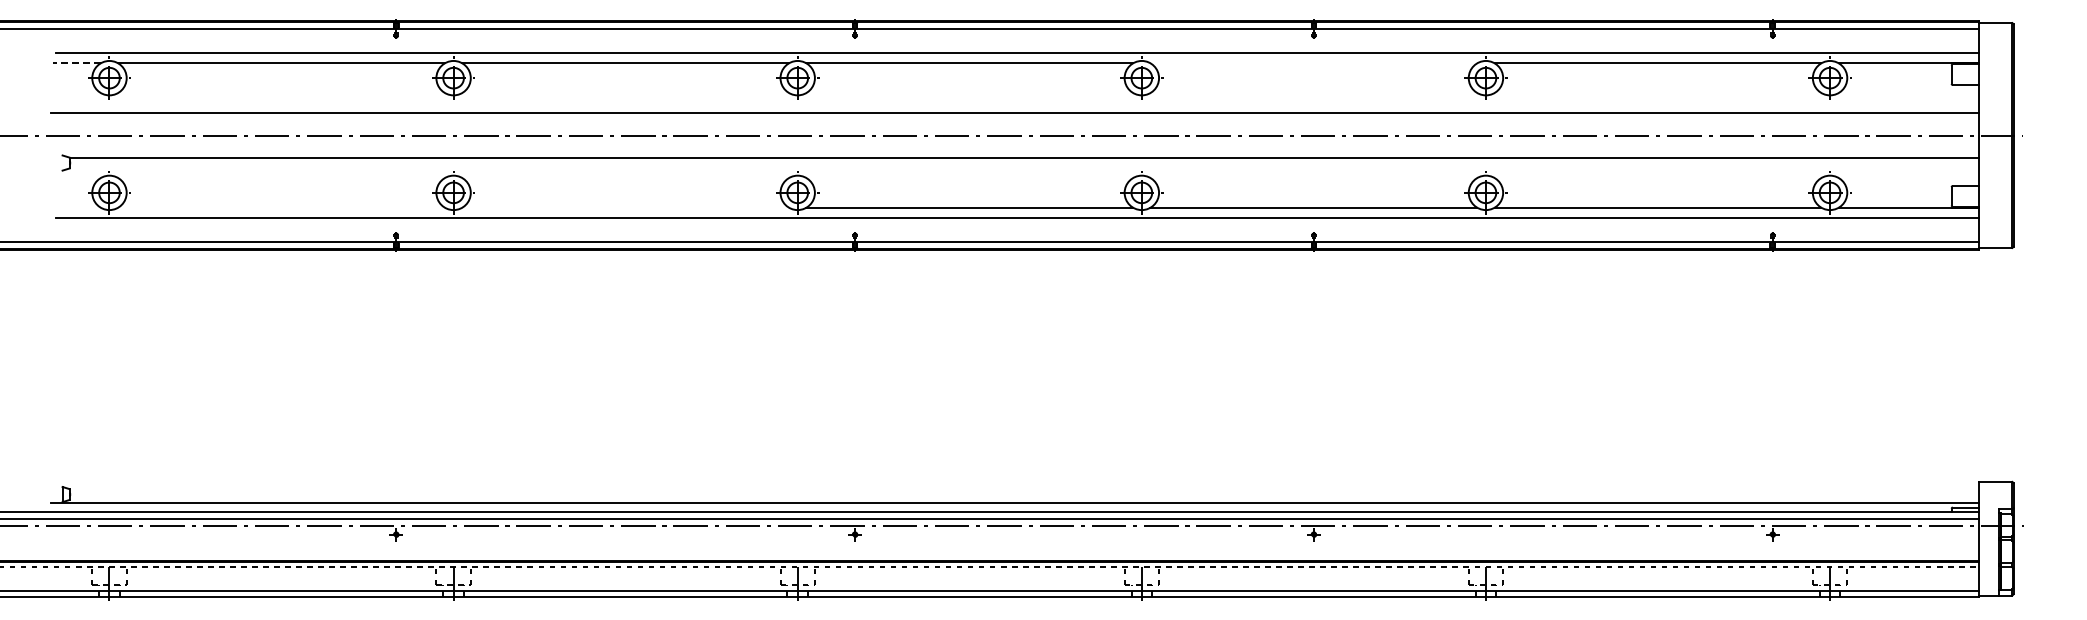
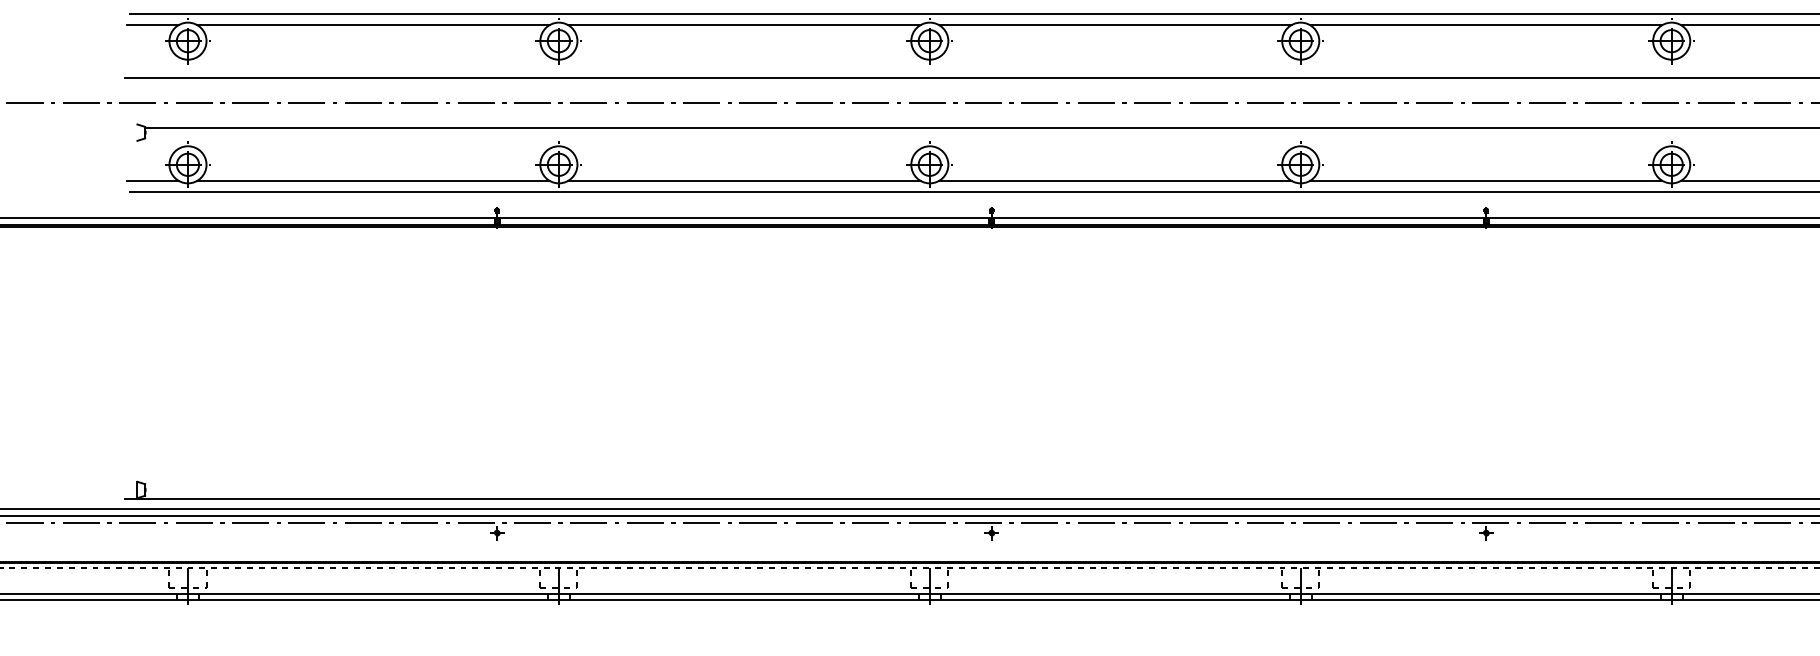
line: (76, 63) -> (152, 25), dashed -> solid
line: (1313, 63) -> (1485, 25), added
line: (76, 207) -> (152, 180), added
line: (281, 207) -> (373, 180), added
line: (625, 207) -> (744, 180), added

